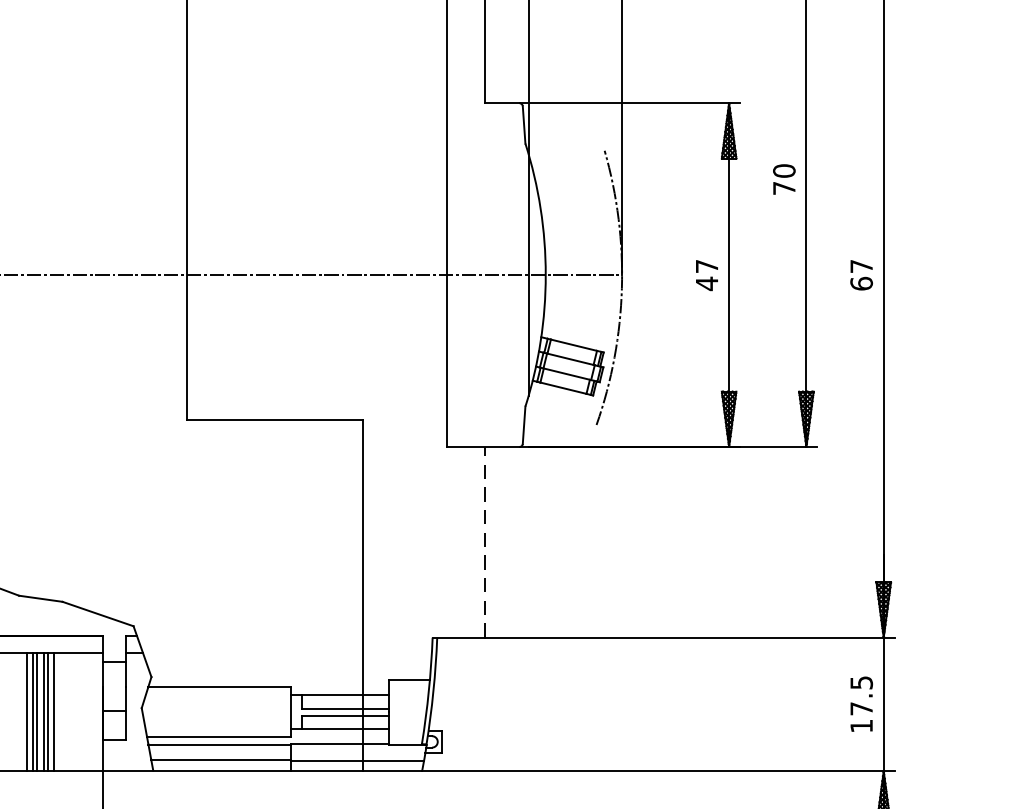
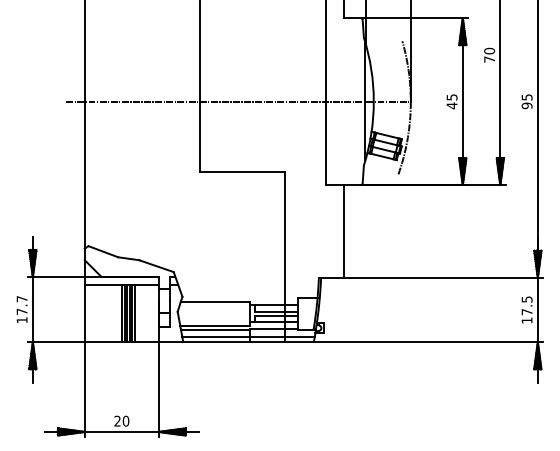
text: (705, 266) -> (451, 97), 47 -> 45
text: (860, 274) -> (526, 101), 67 -> 95
line: (485, 540) -> (344, 230), dashed -> solid

